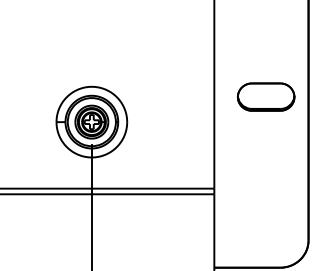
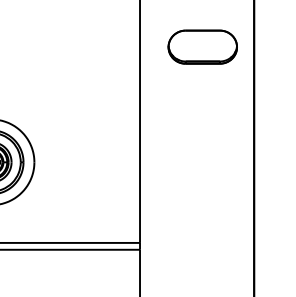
part: (266, 96) -> (203, 46), moved

